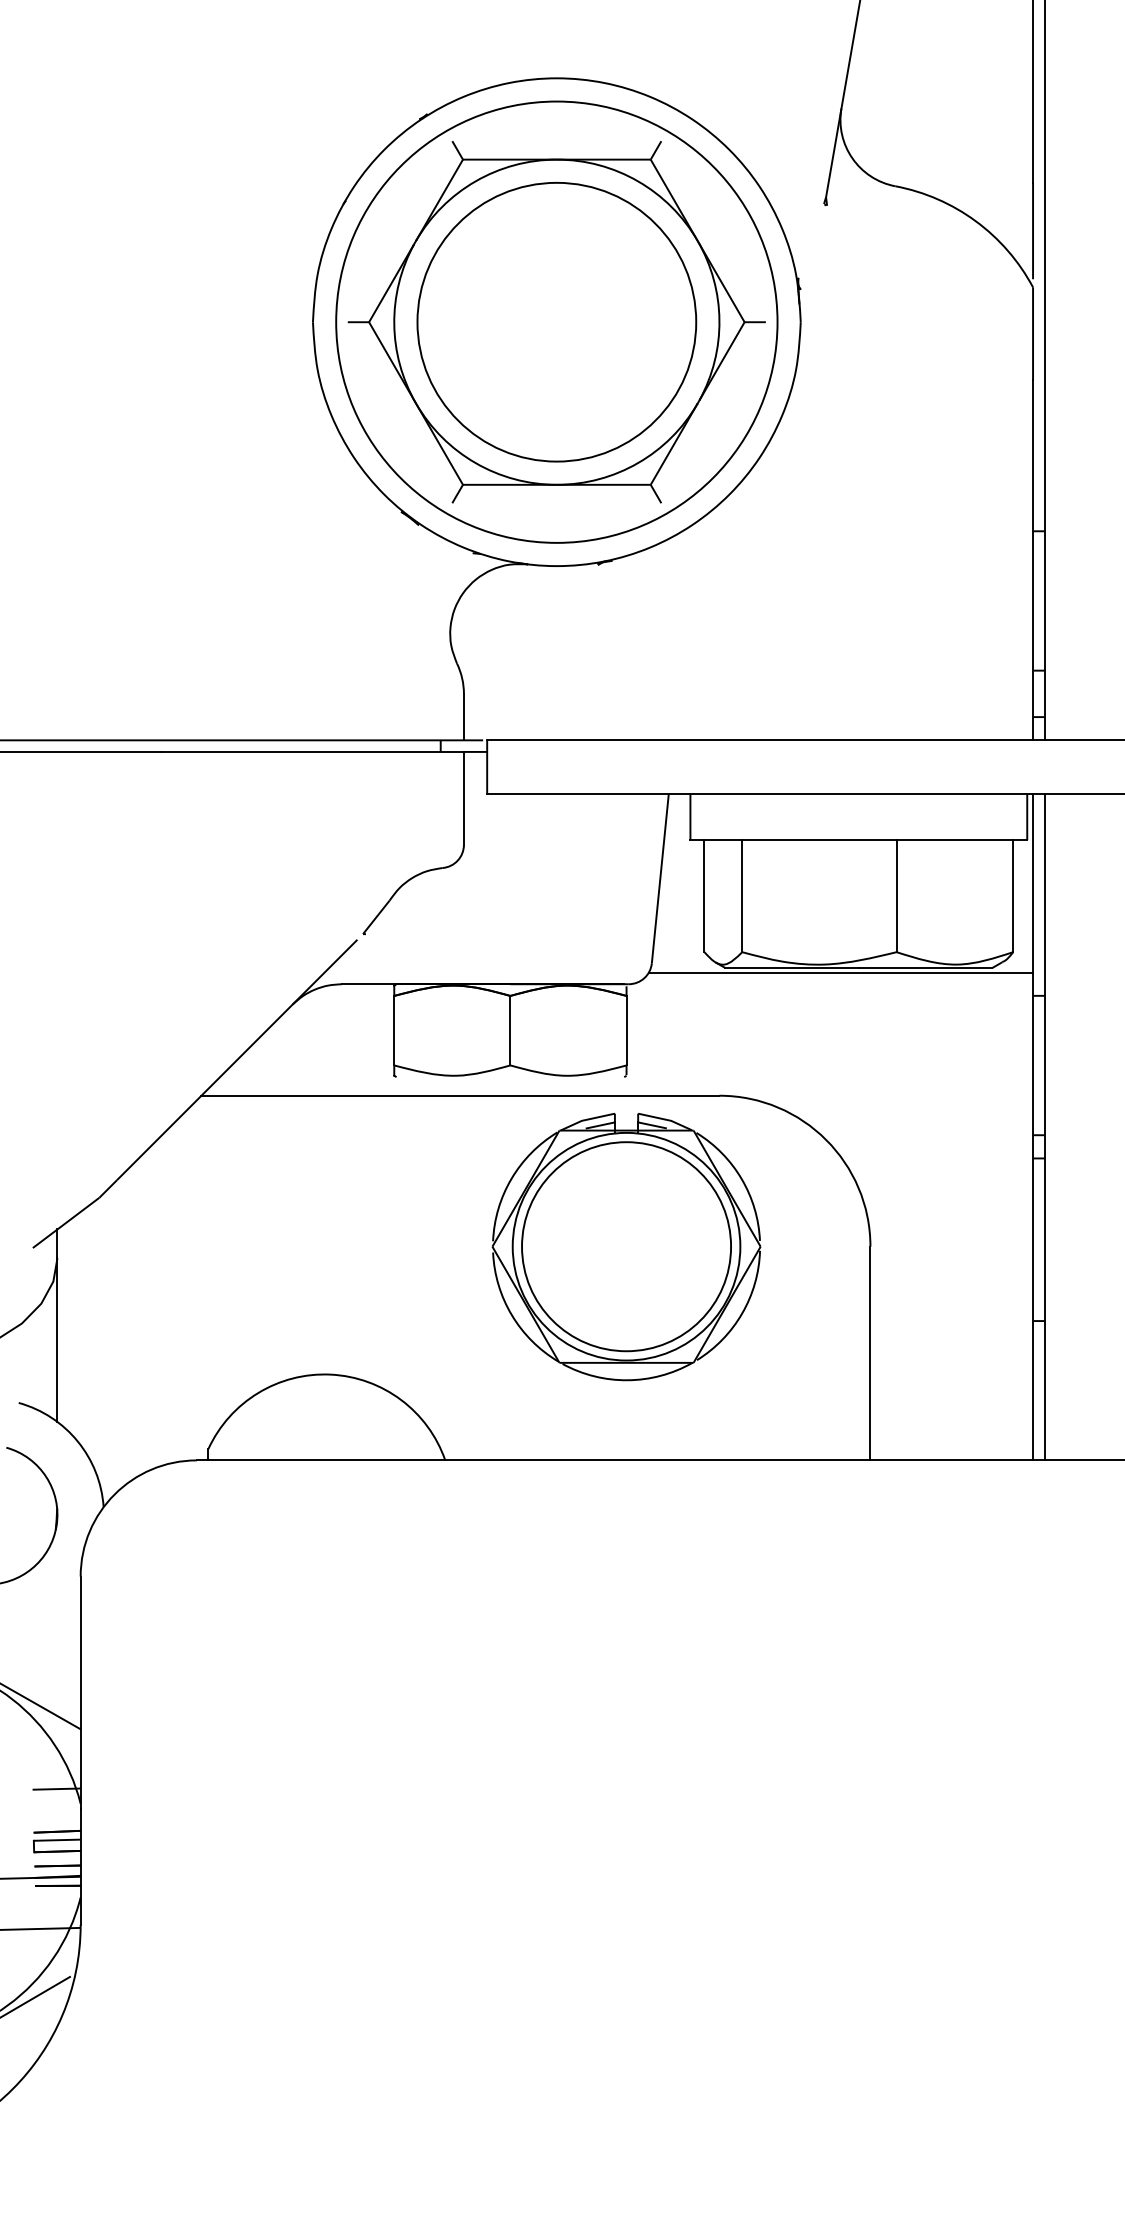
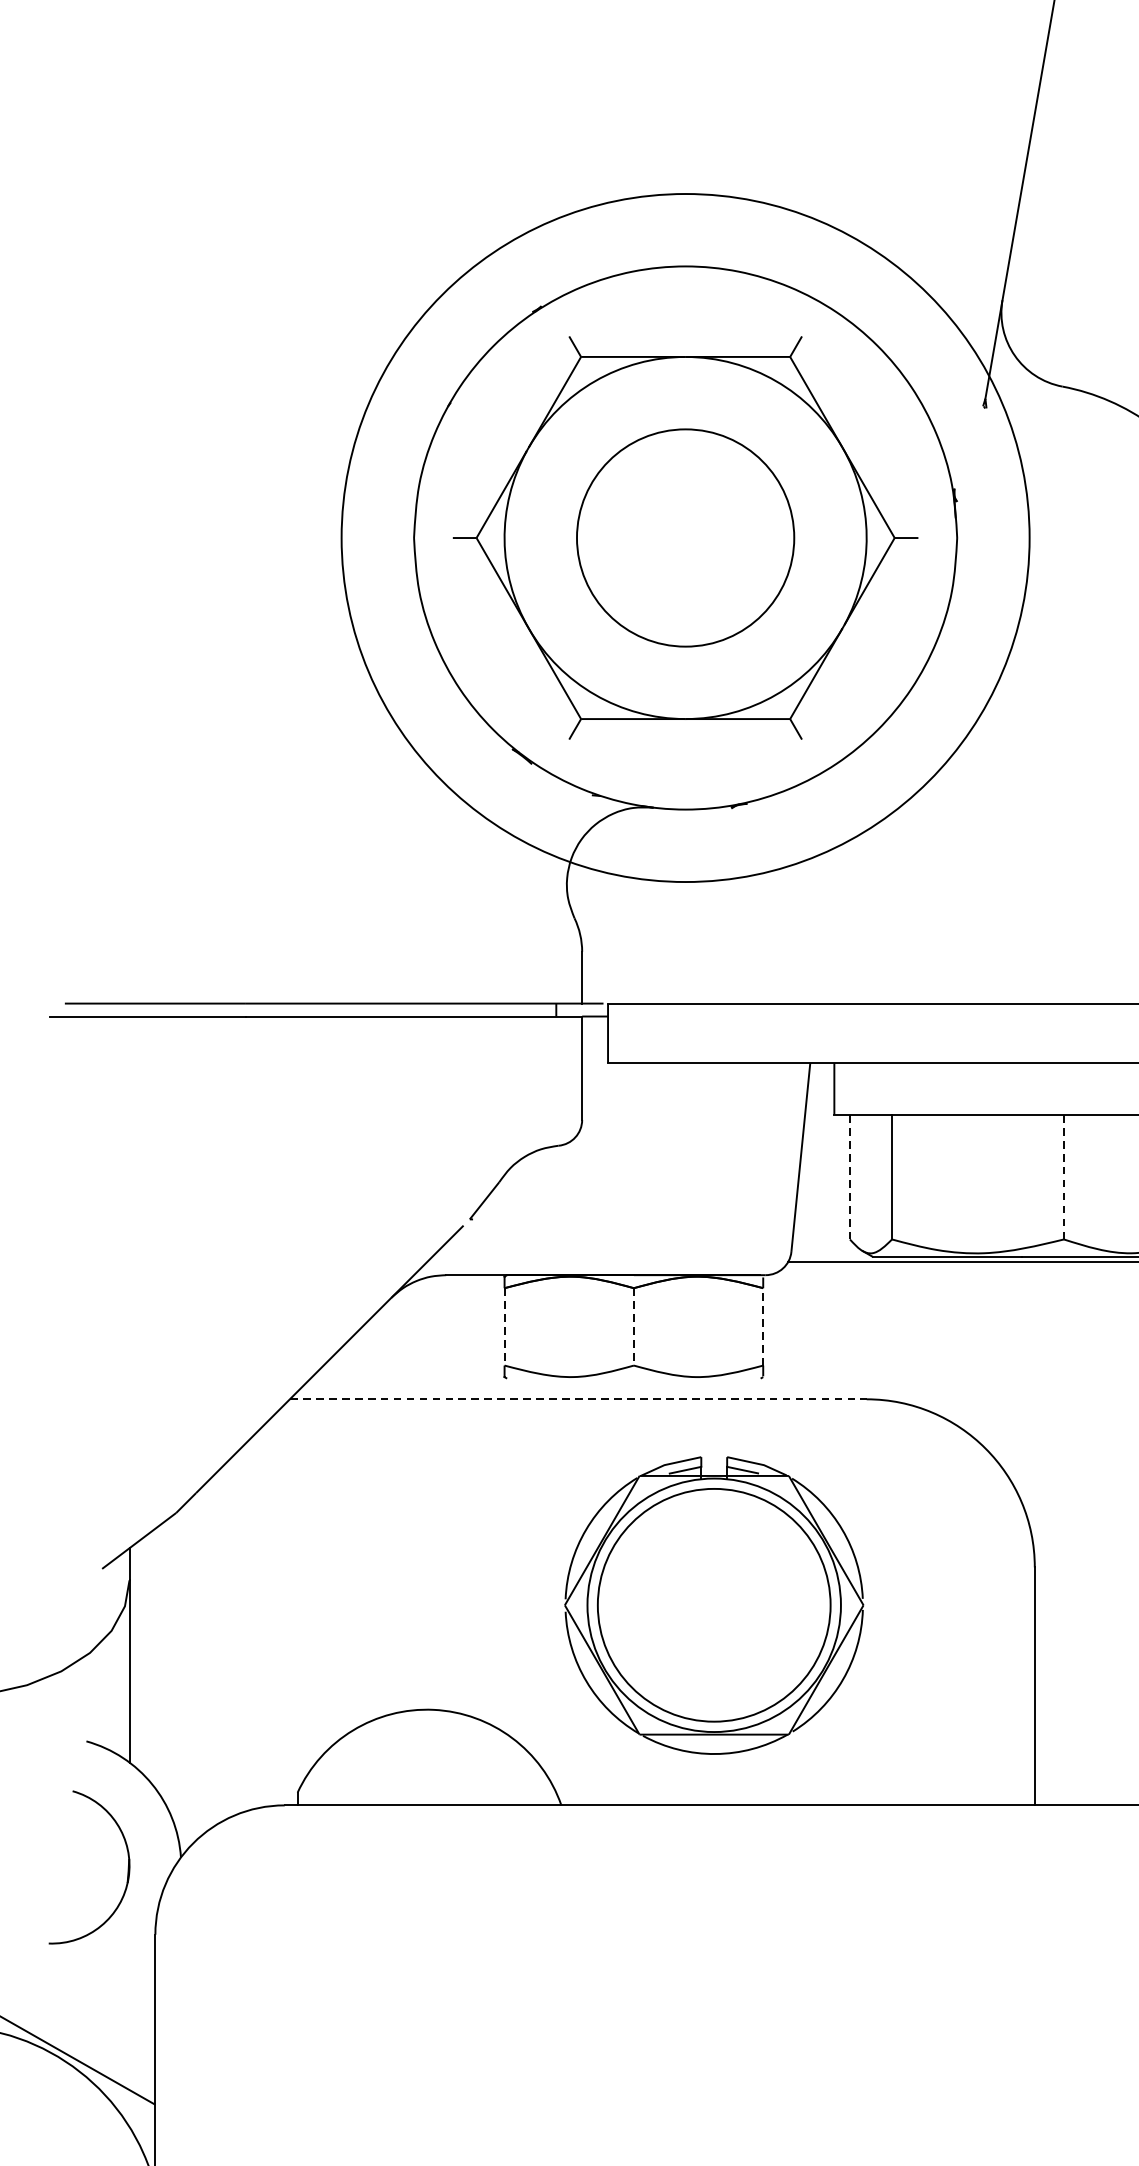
circle: (556, 321) -> (685, 537), size x0.7
circle: (556, 321) -> (685, 537), size x1.4
line: (704, 896) -> (850, 1177), solid -> dashed
line: (896, 896) -> (1063, 1177), solid -> dashed
line: (394, 1030) -> (504, 1326), solid -> dashed
line: (510, 1030) -> (634, 1326), solid -> dashed
line: (626, 1030) -> (763, 1326), solid -> dashed
line: (460, 1095) -> (578, 1399), solid -> dashed
part: (626, 1246) -> (714, 1605), moved

